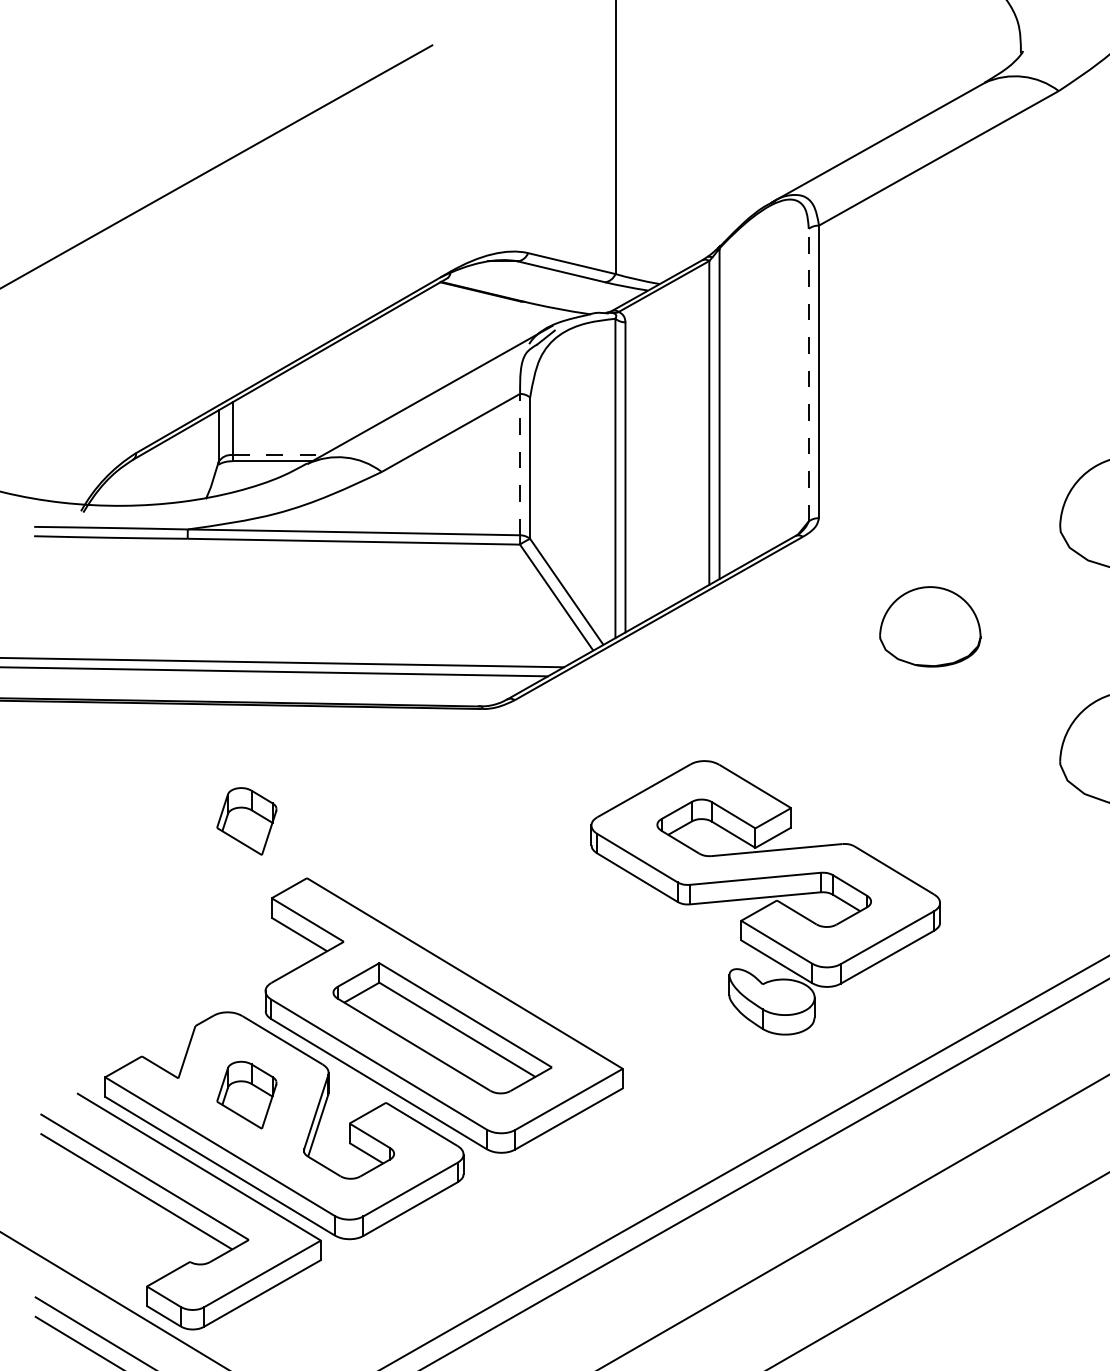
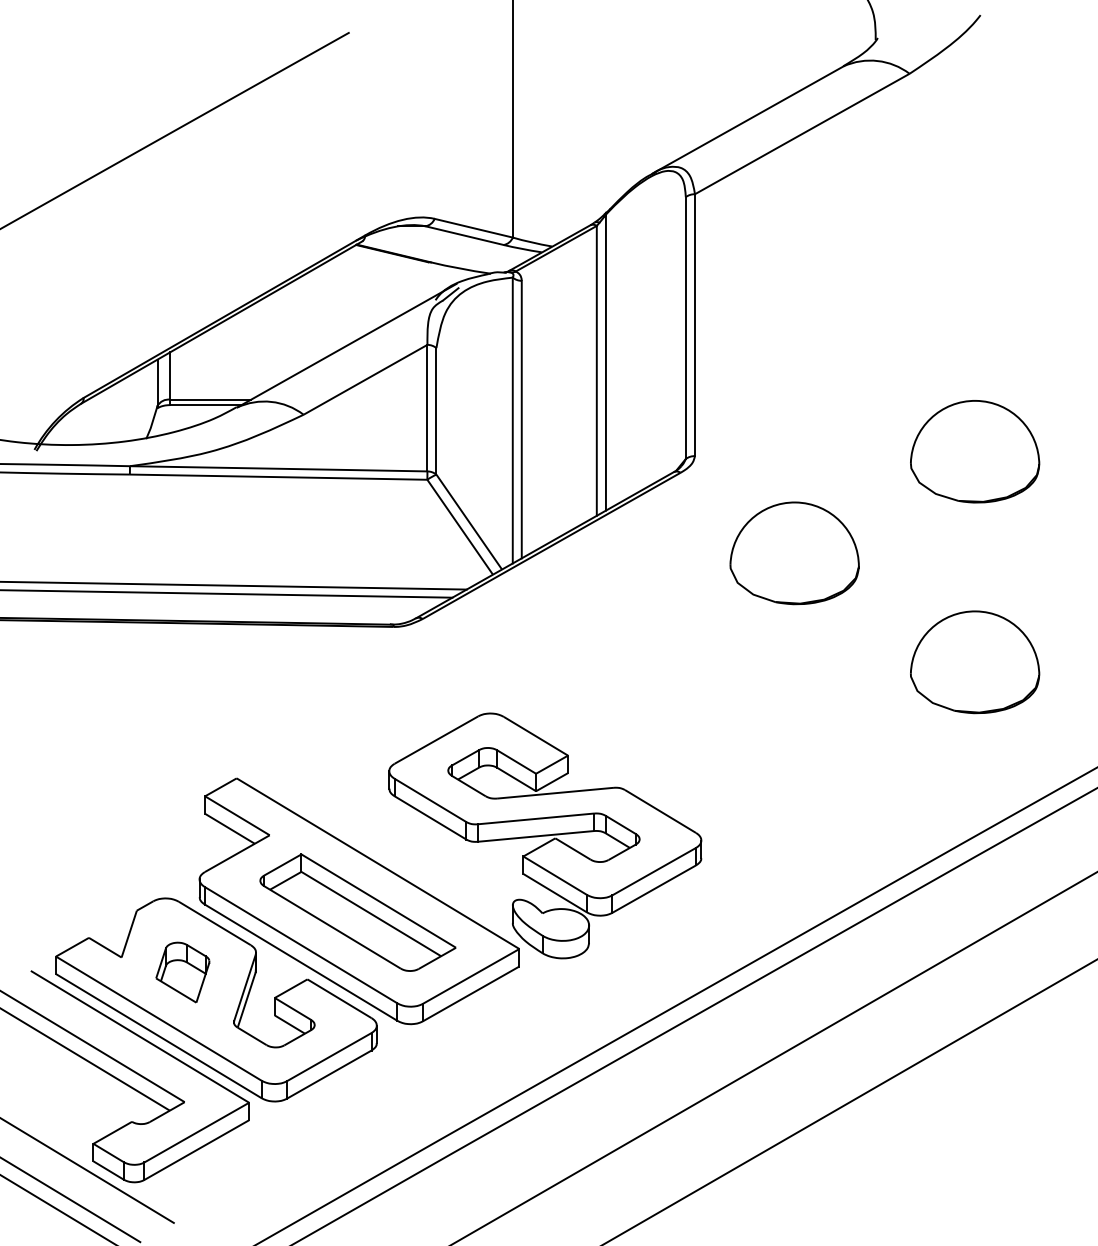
line: (808, 375) -> (685, 328), dashed -> solid
line: (278, 454) -> (211, 399), dashed -> solid
line: (520, 463) -> (427, 407), dashed -> solid
part: (930, 626) -> (794, 553), size x1.43
part: (246, 821) -> (182, 727), removed
part: (765, 897) -> (545, 835), moved

